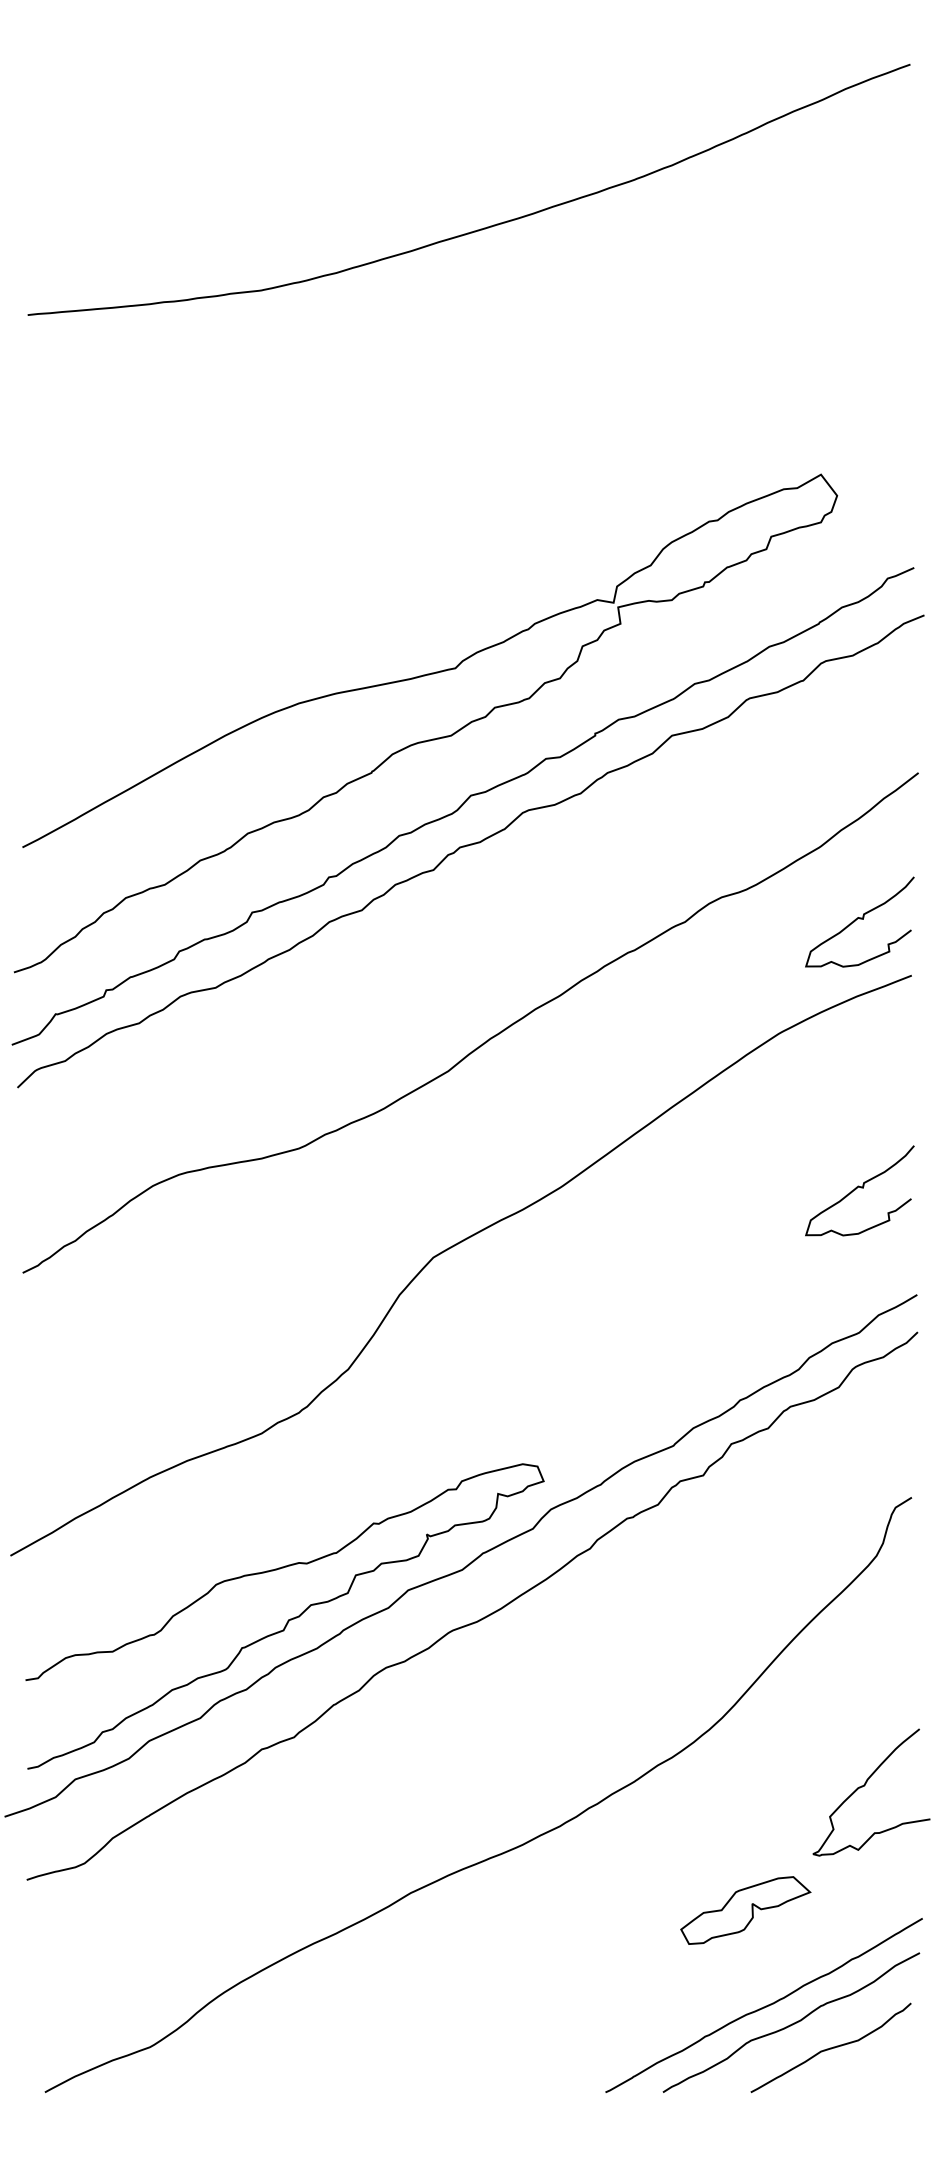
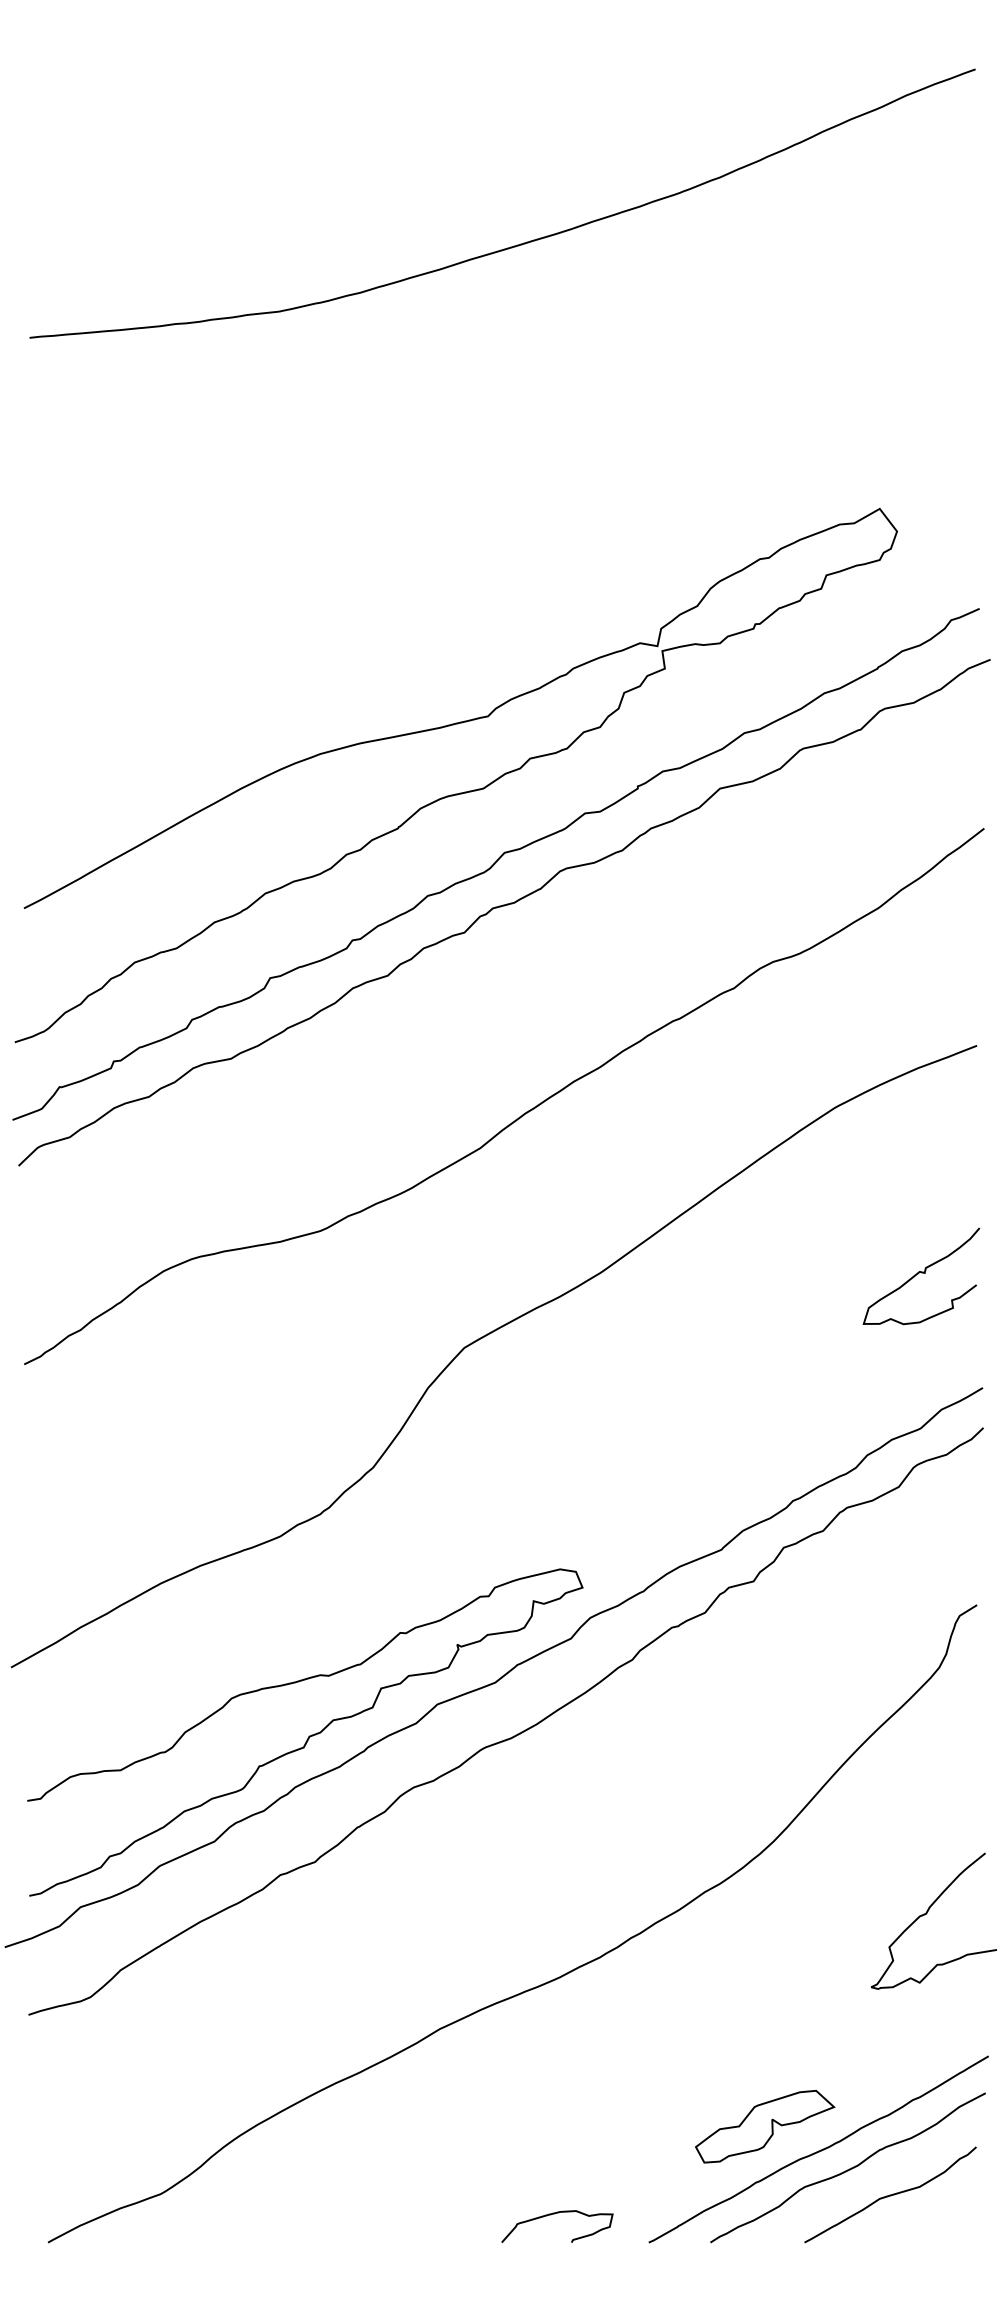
curve: (859, 919) -> (921, 985), removed
part: (746, 1910) -> (765, 2126), moved
curve: (517, 2066) -> (554, 2214), added

